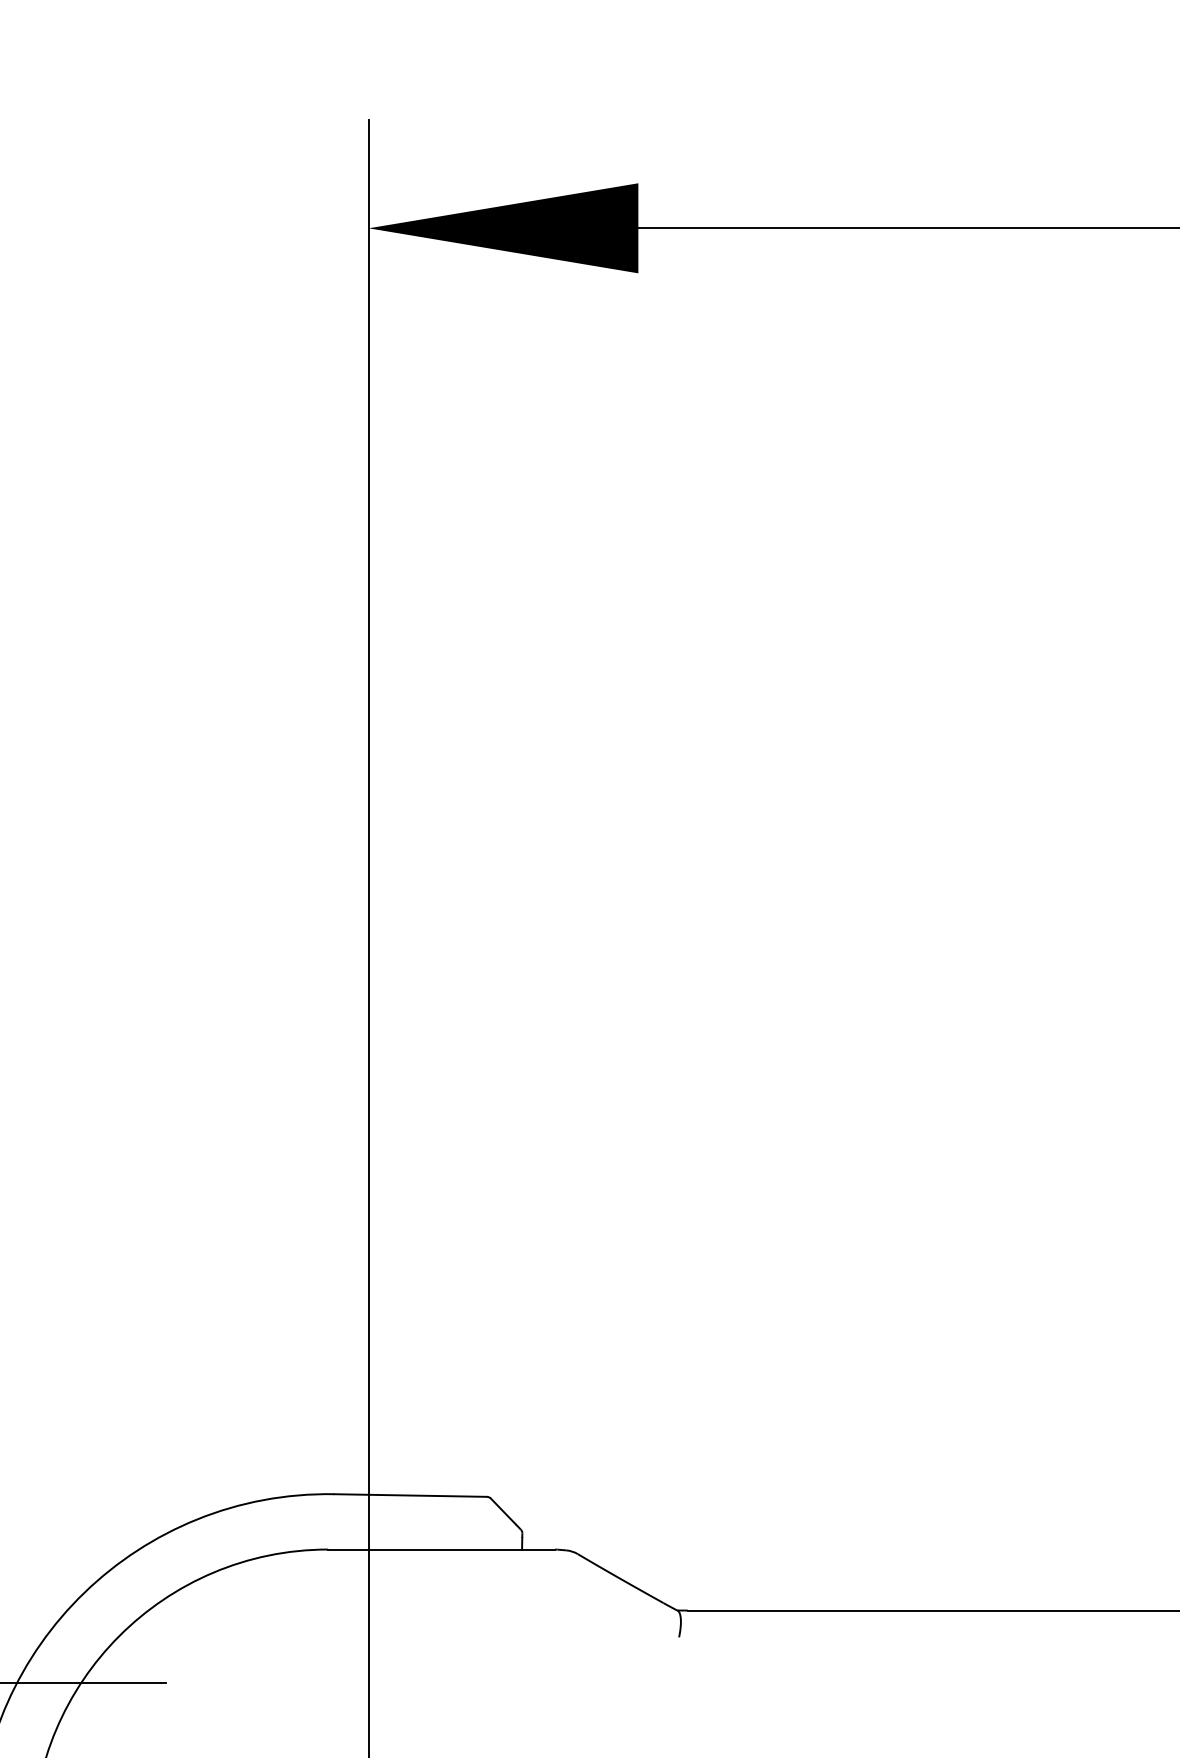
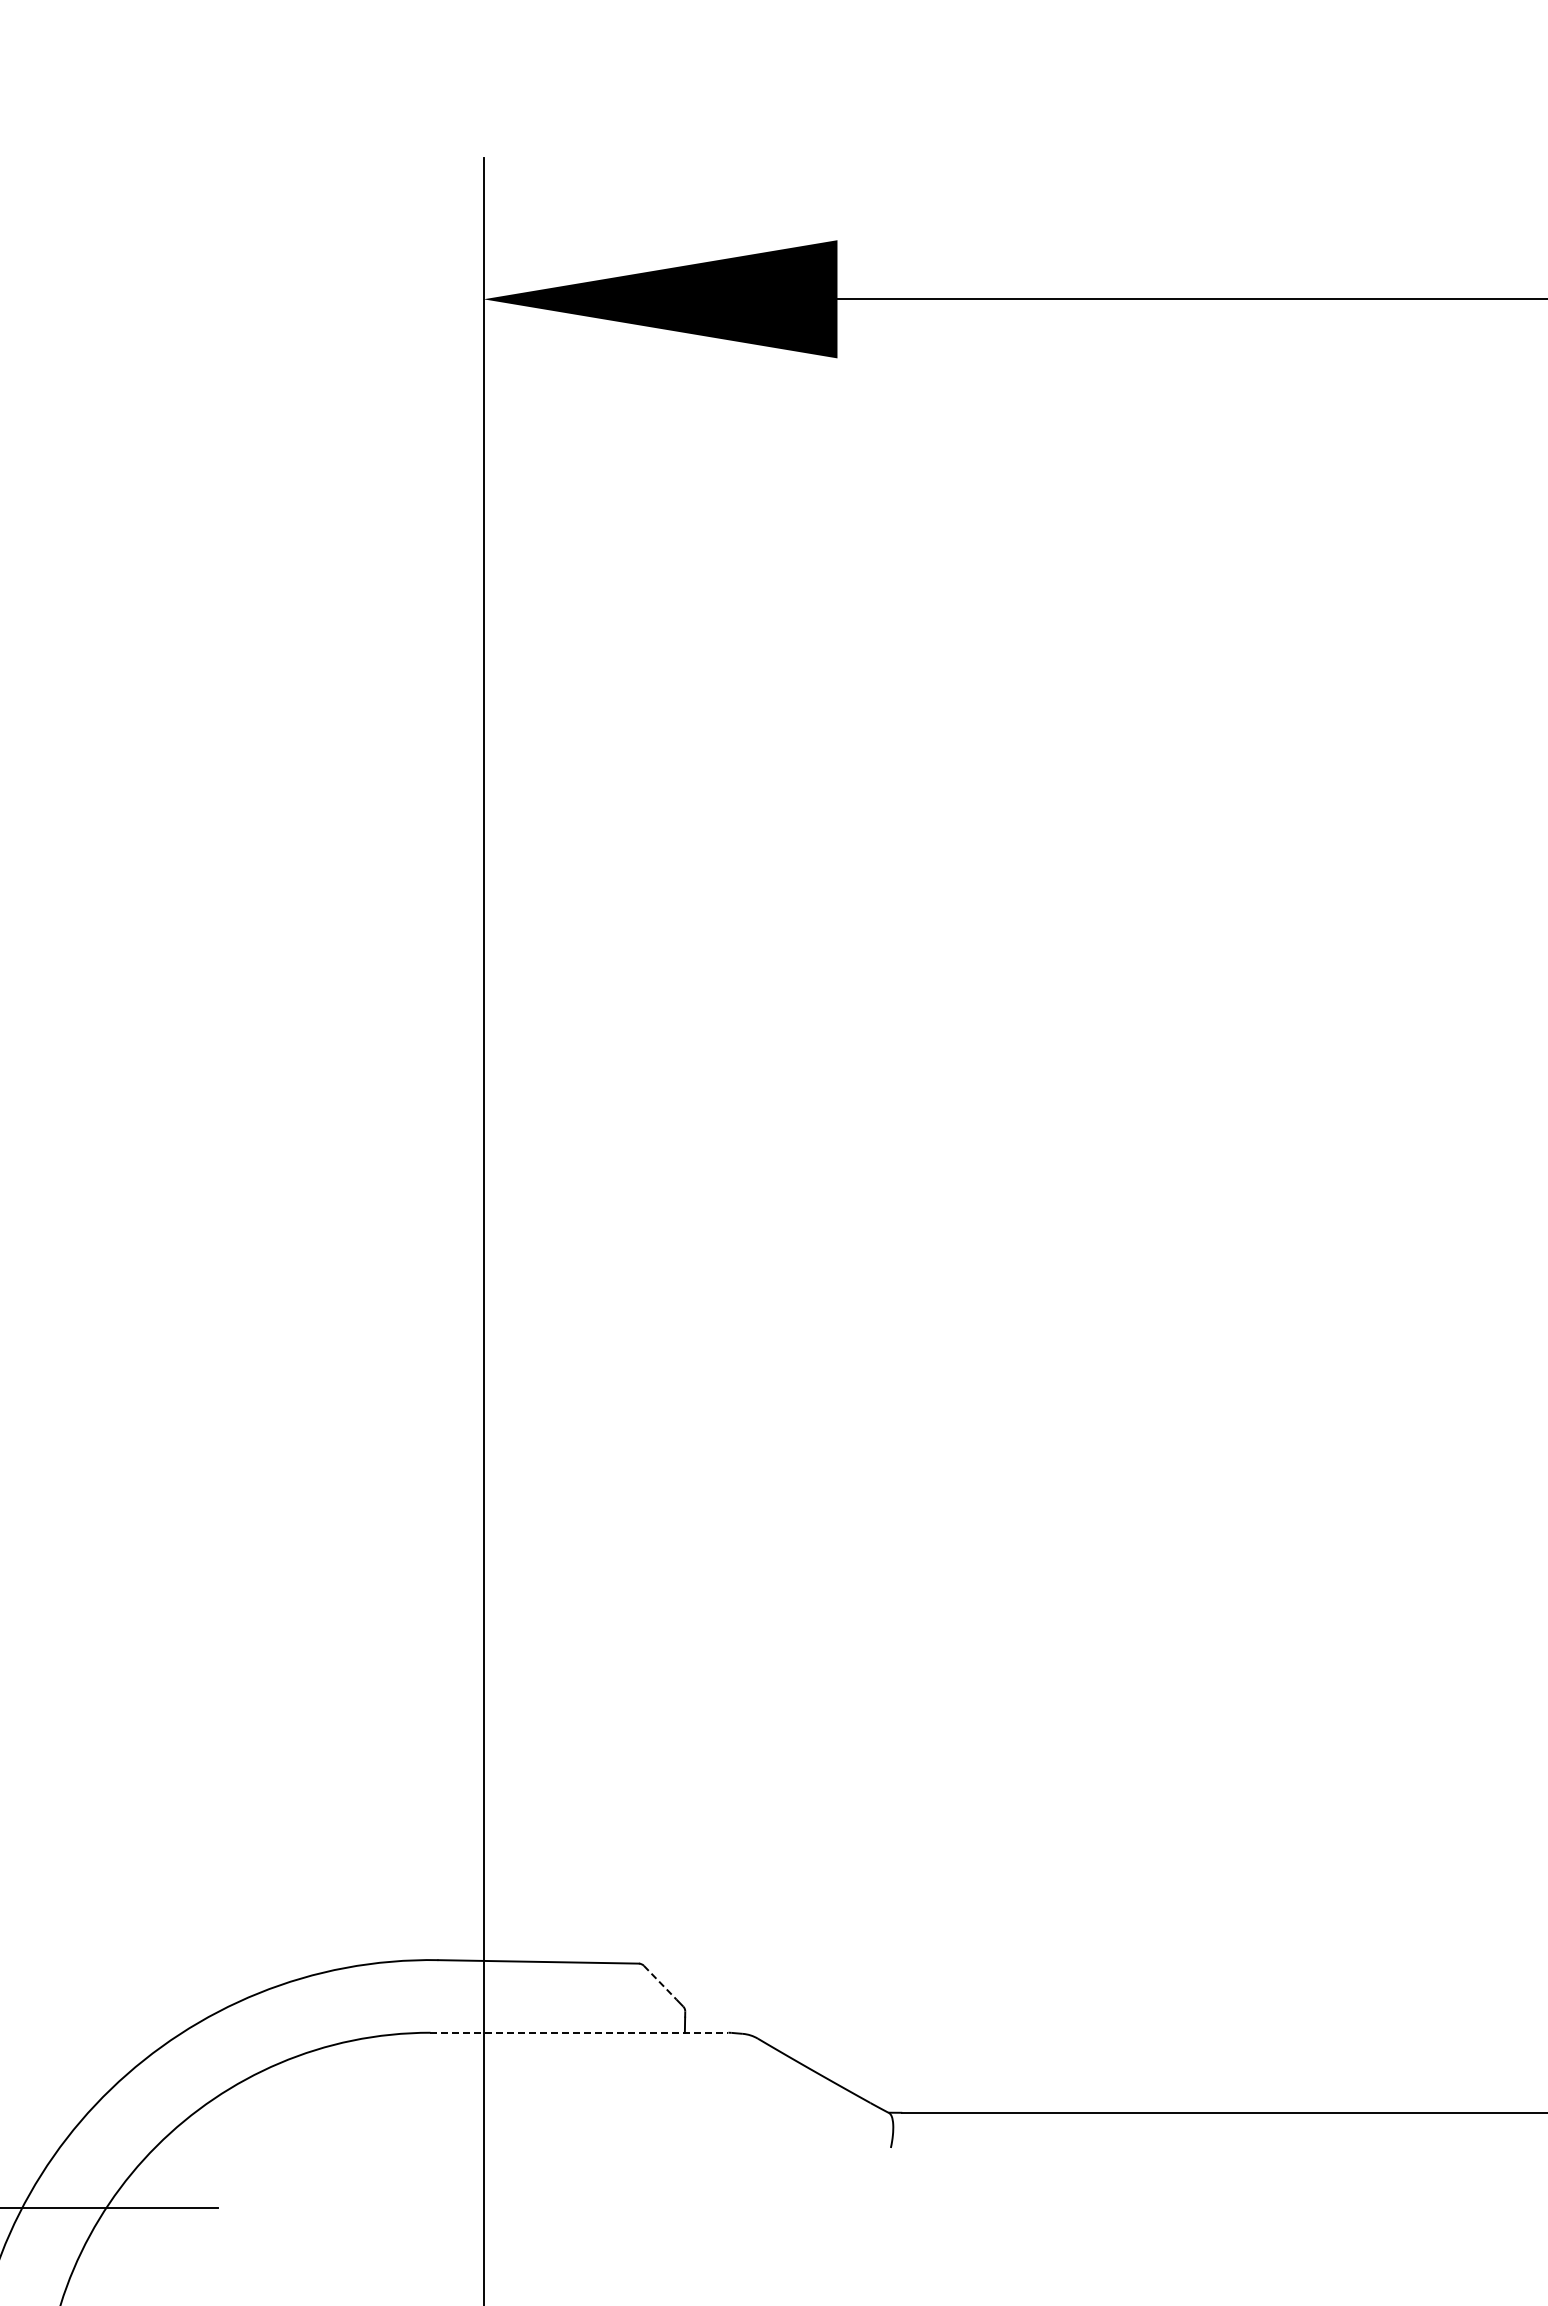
line: (503, 1511) -> (660, 1982), solid -> dashed
line: (441, 1549) -> (579, 2032), solid -> dashed

